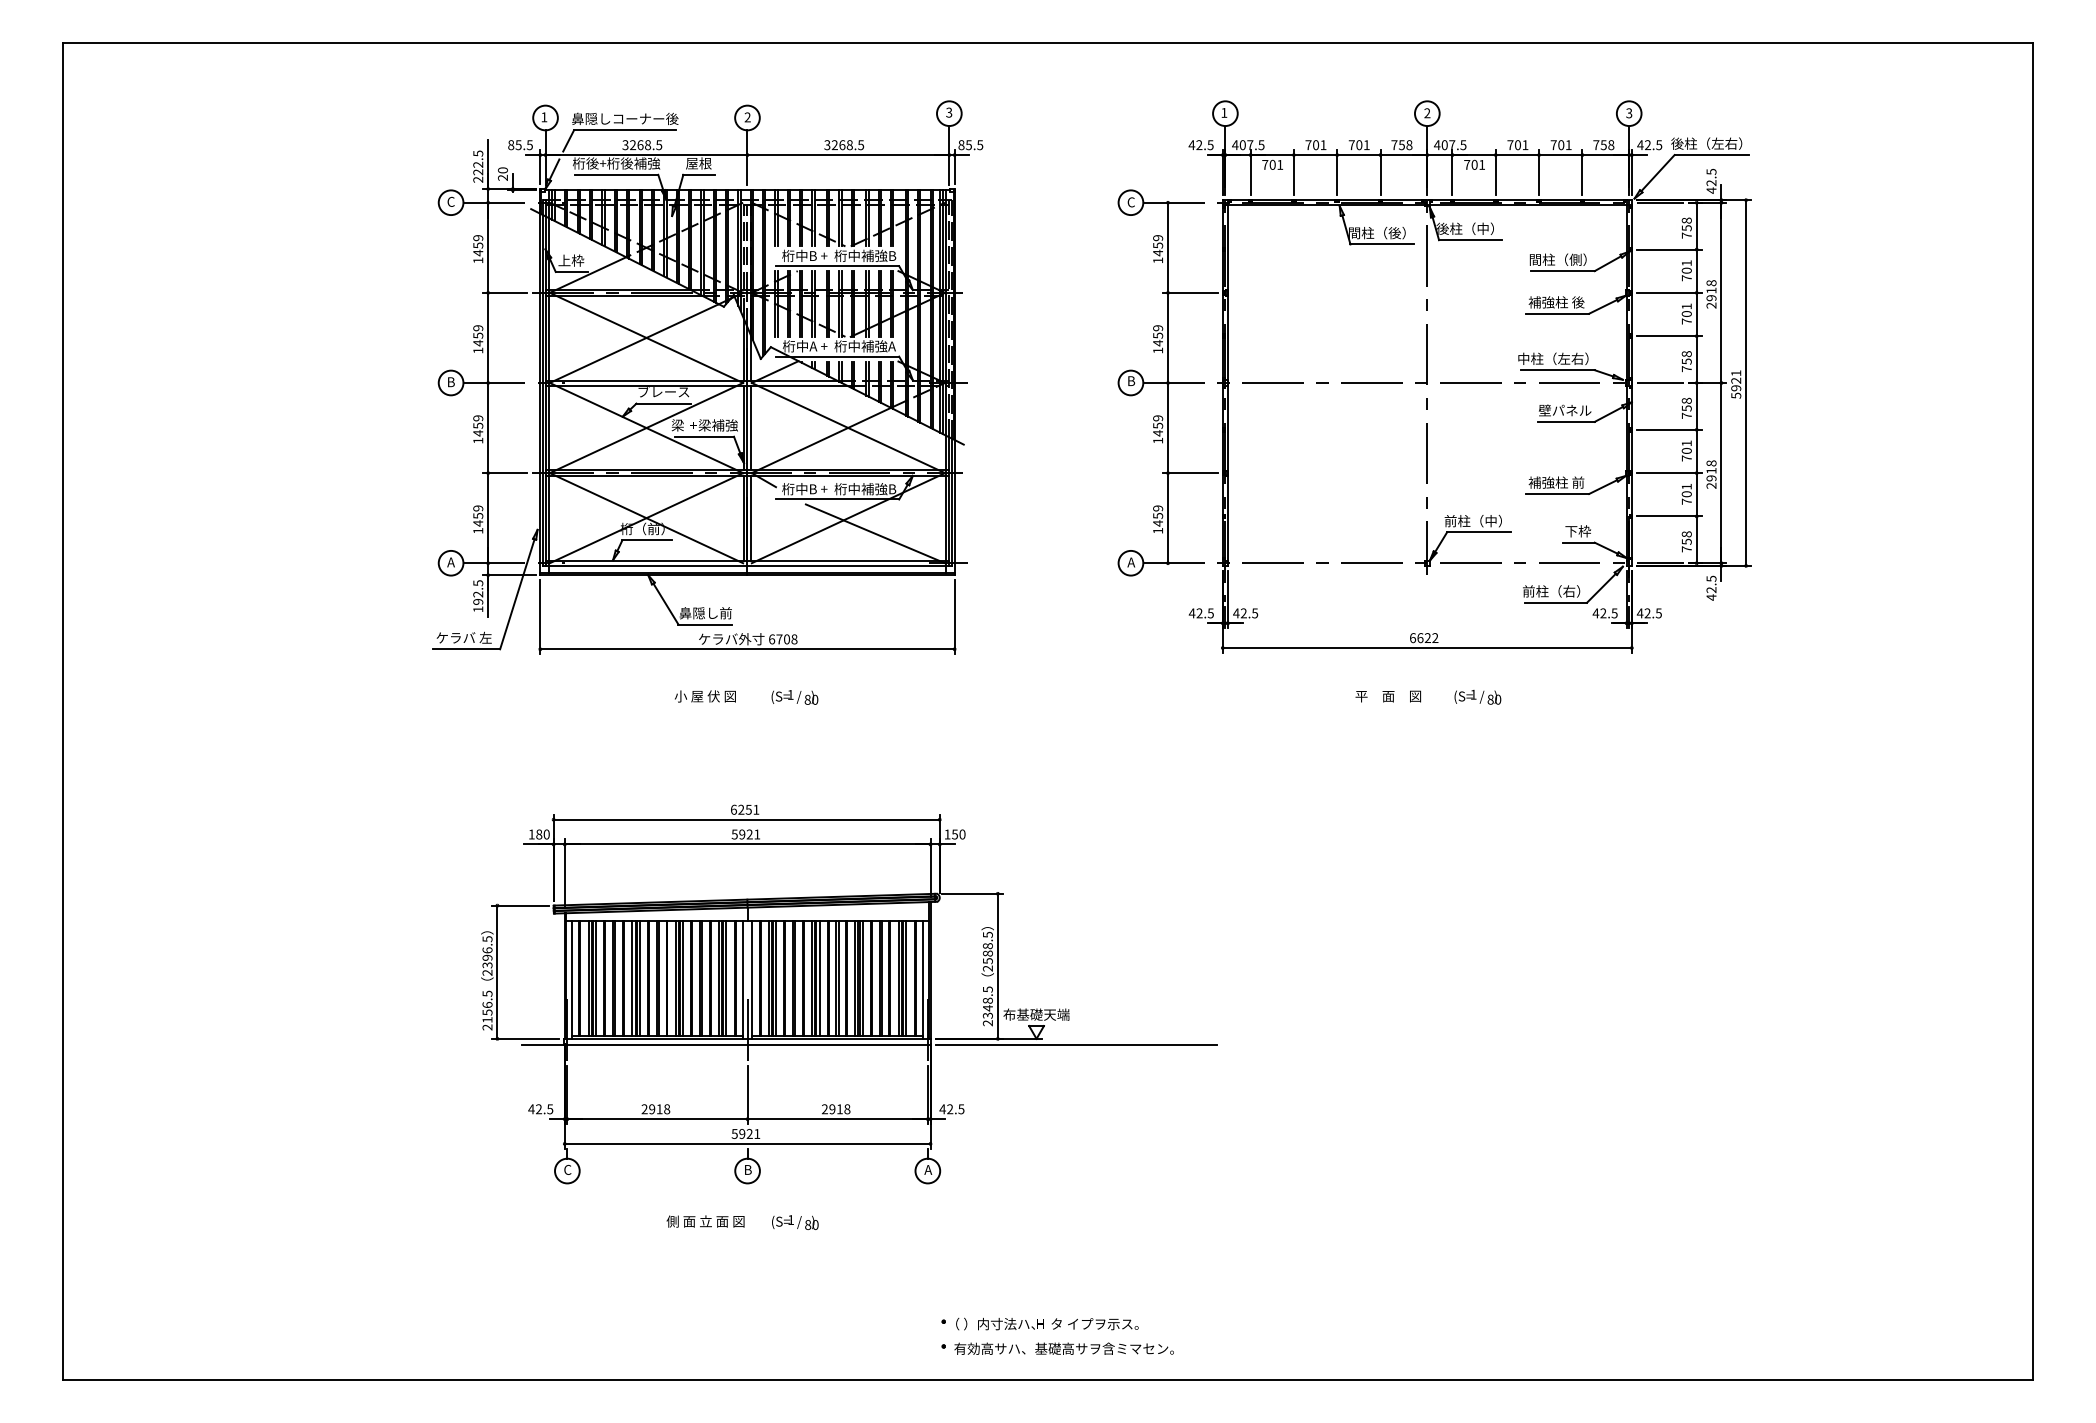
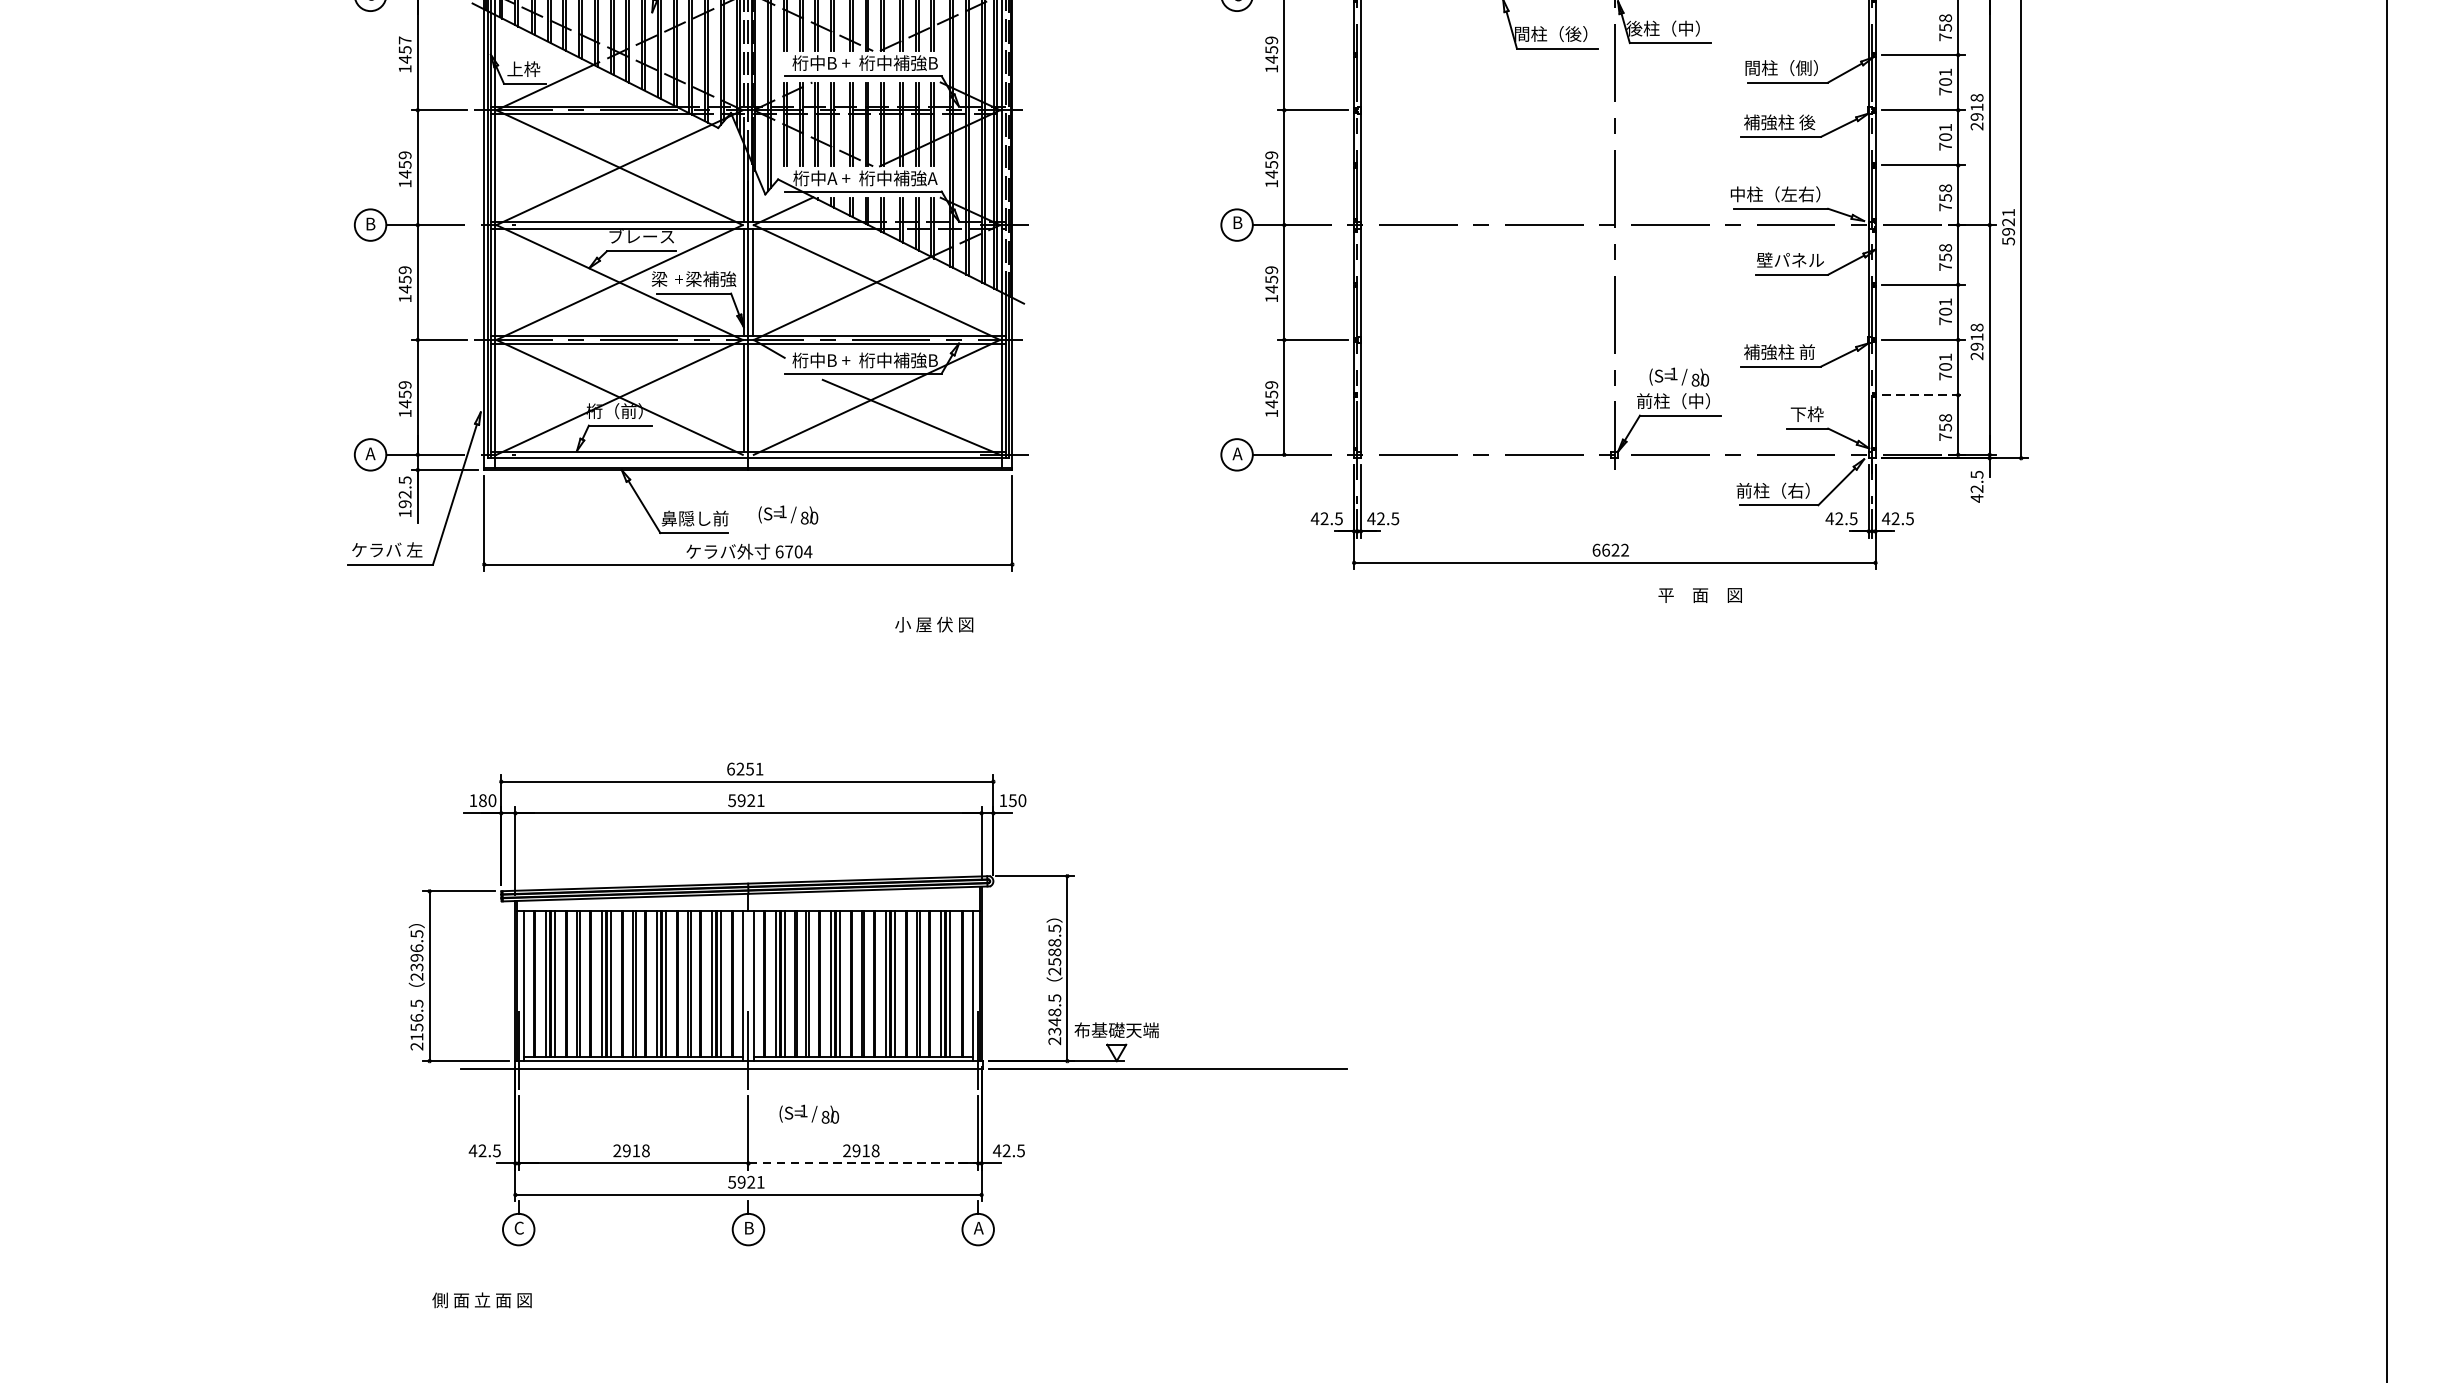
text: (478, 238) -> (405, 40), 1459 -> 1457
line: (1669, 516) -> (1923, 395), solid -> dashed
line: (751, 517) -> (753, 396), removed
text: (794, 639) -> (808, 552), 6708 -> 6704
text: (705, 696) -> (934, 624), moved
text: (1387, 696) -> (1699, 595), moved
text: (794, 697) -> (787, 515), moved
text: (1477, 697) -> (1678, 377), moved
line: (838, 1119) -> (864, 1163), solid -> dashed
text: (705, 1221) -> (481, 1300), moved
text: (795, 1222) -> (809, 1114), moved

